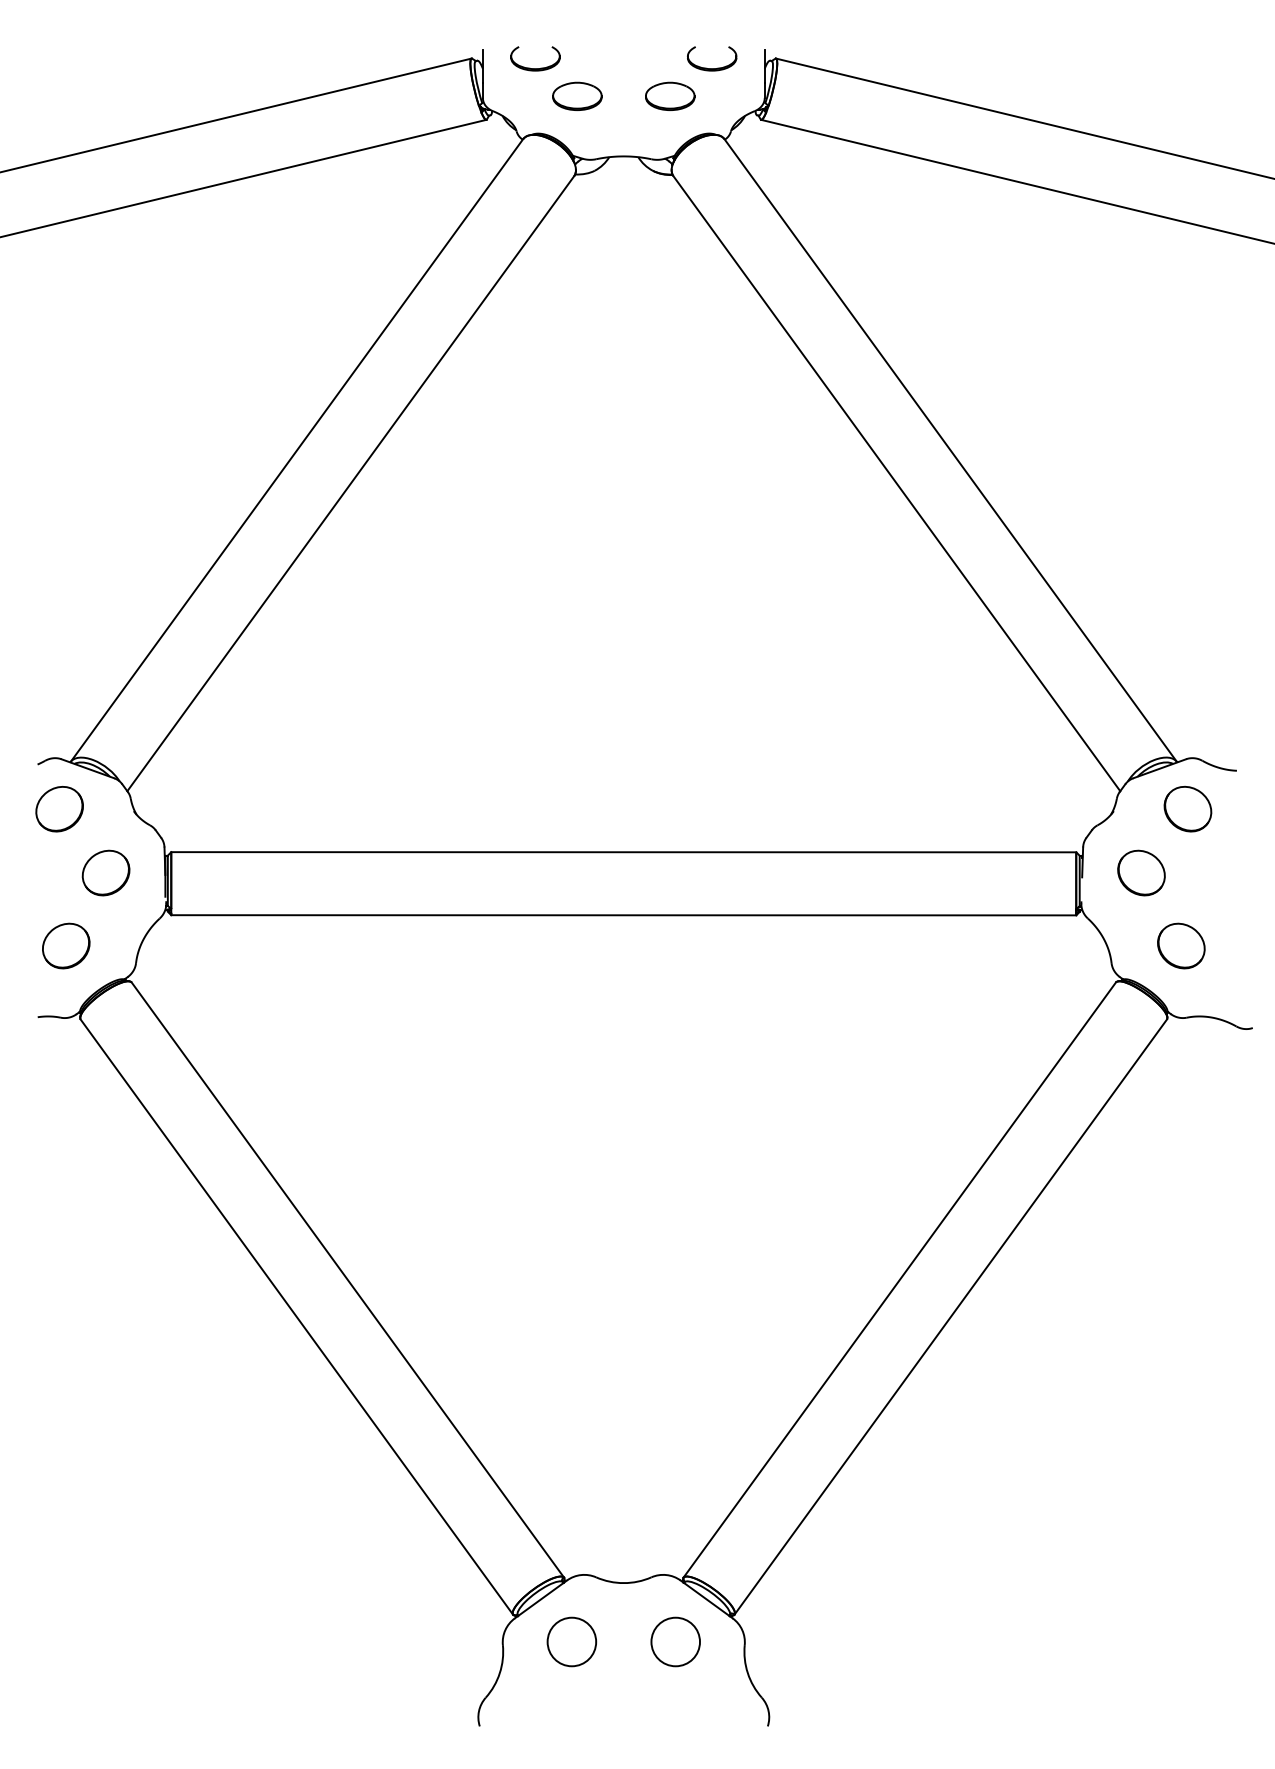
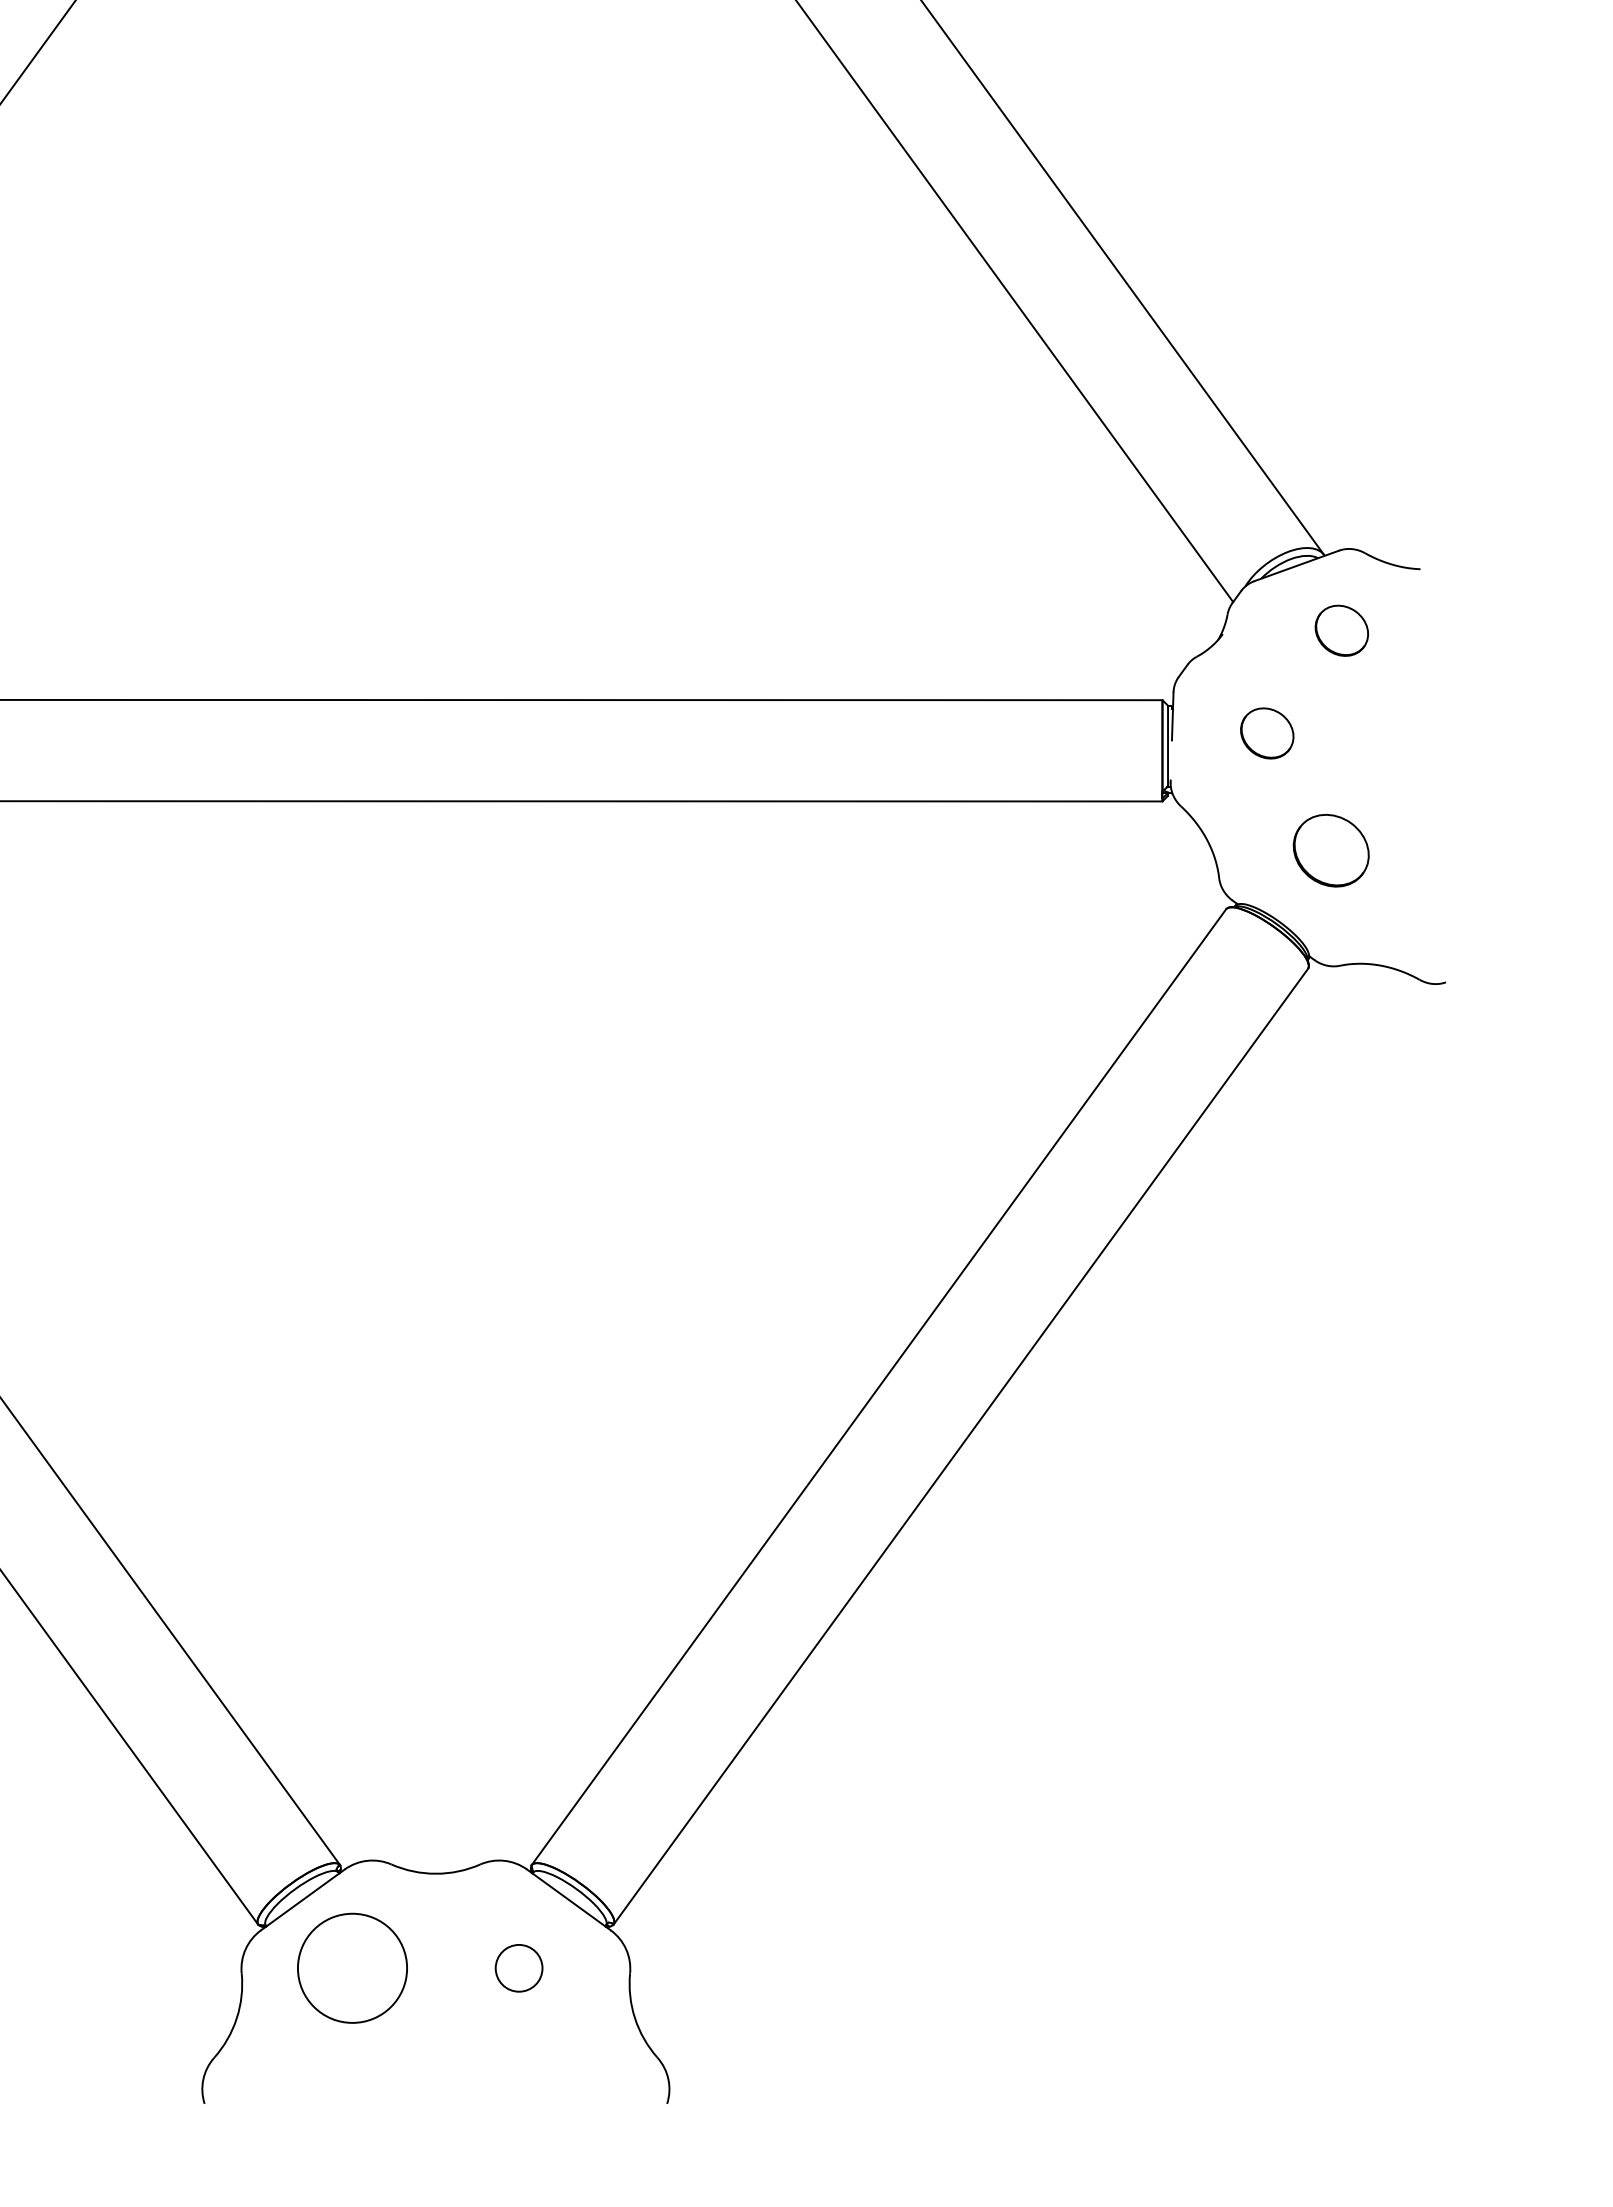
part: (1187, 808) -> (1341, 629), size x0.7
part: (1141, 872) -> (1267, 732), size x0.7
circle: (571, 1641) -> (351, 1967), size x1.4
circle: (675, 1641) -> (518, 1967), size x0.6

